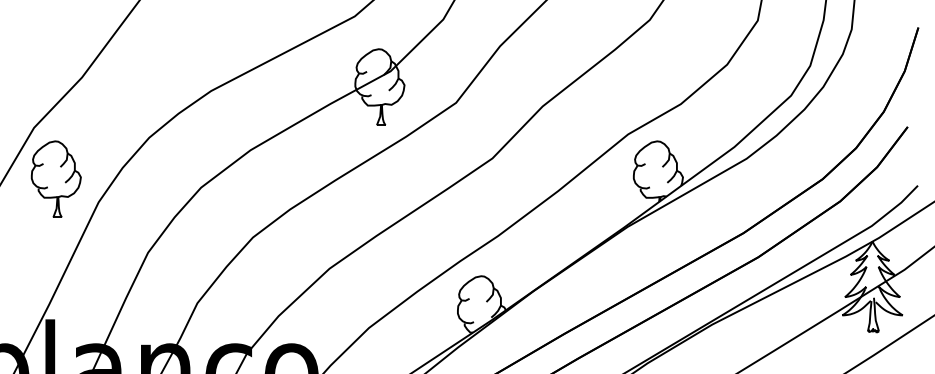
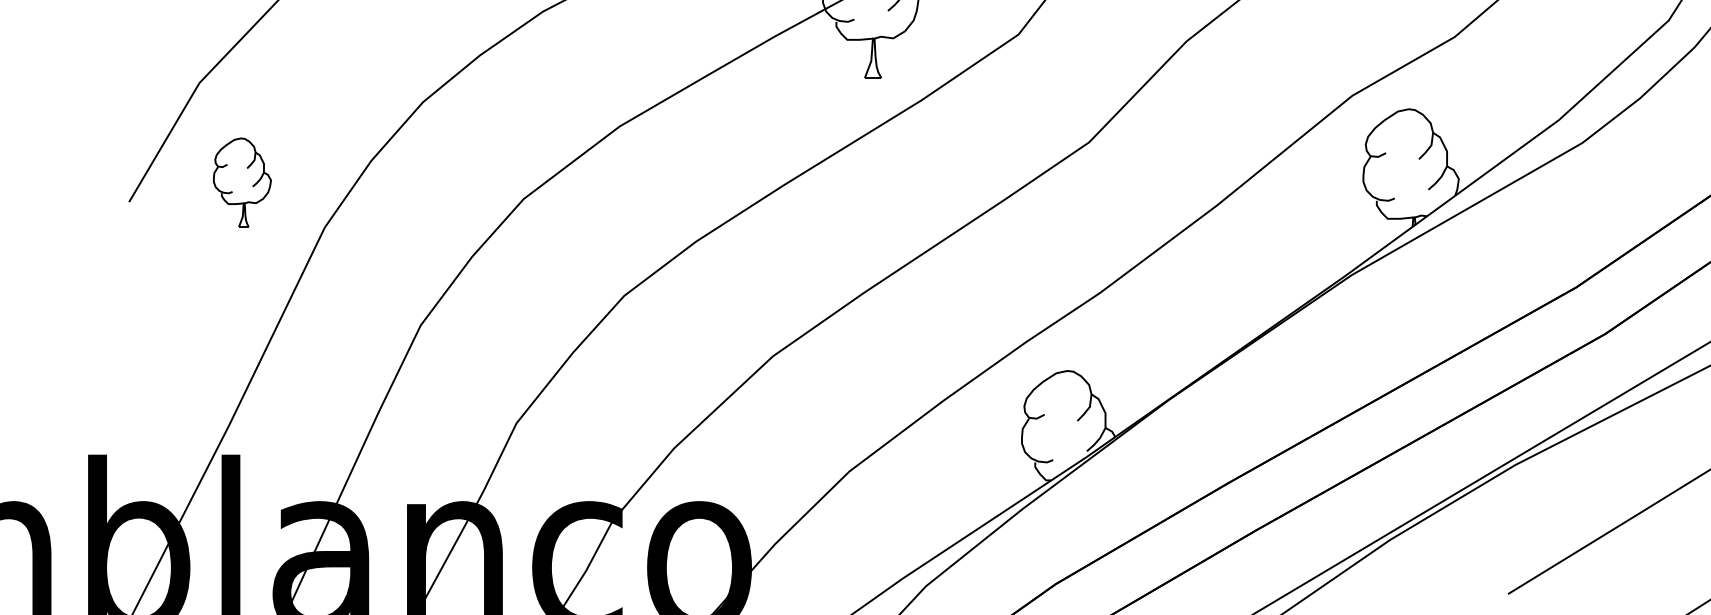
part: (55, 178) -> (241, 181), size x0.6

